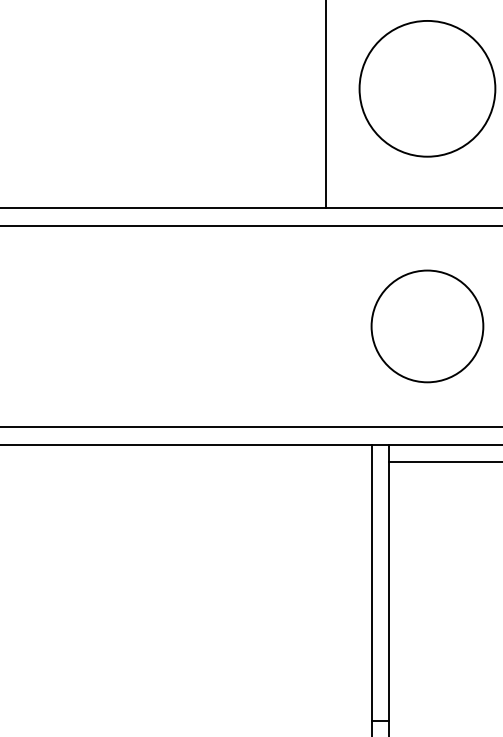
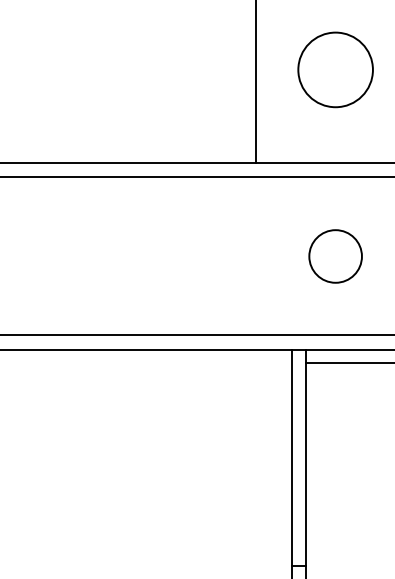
circle: (427, 88) -> (335, 69), size x0.7
circle: (427, 326) -> (335, 256), size x0.6

